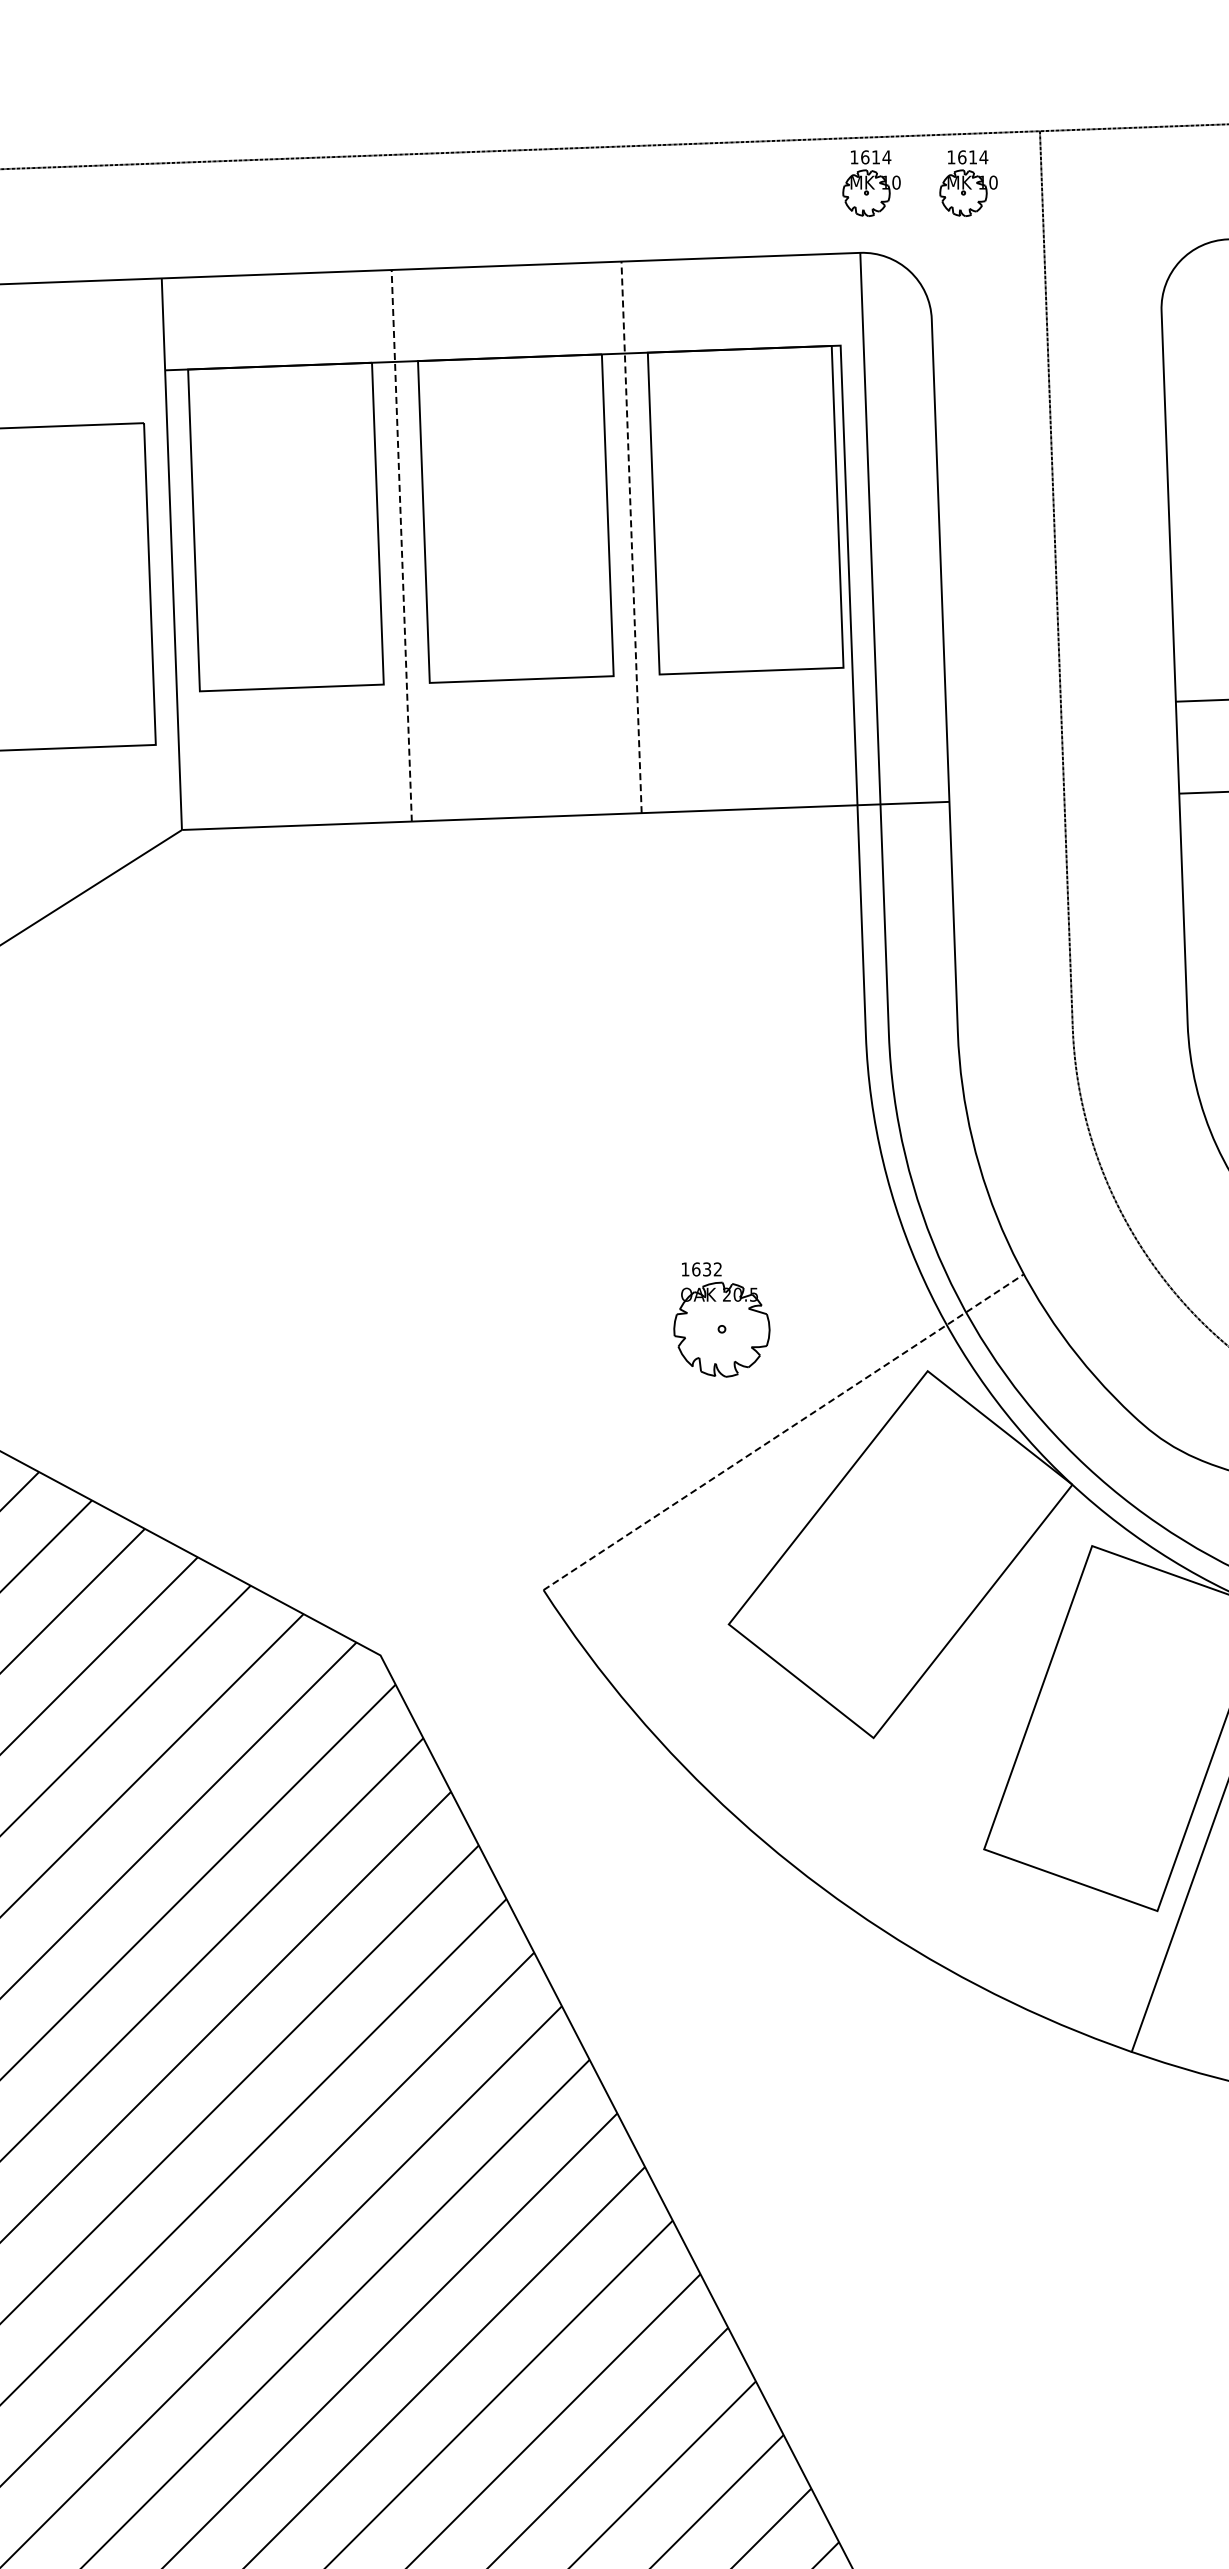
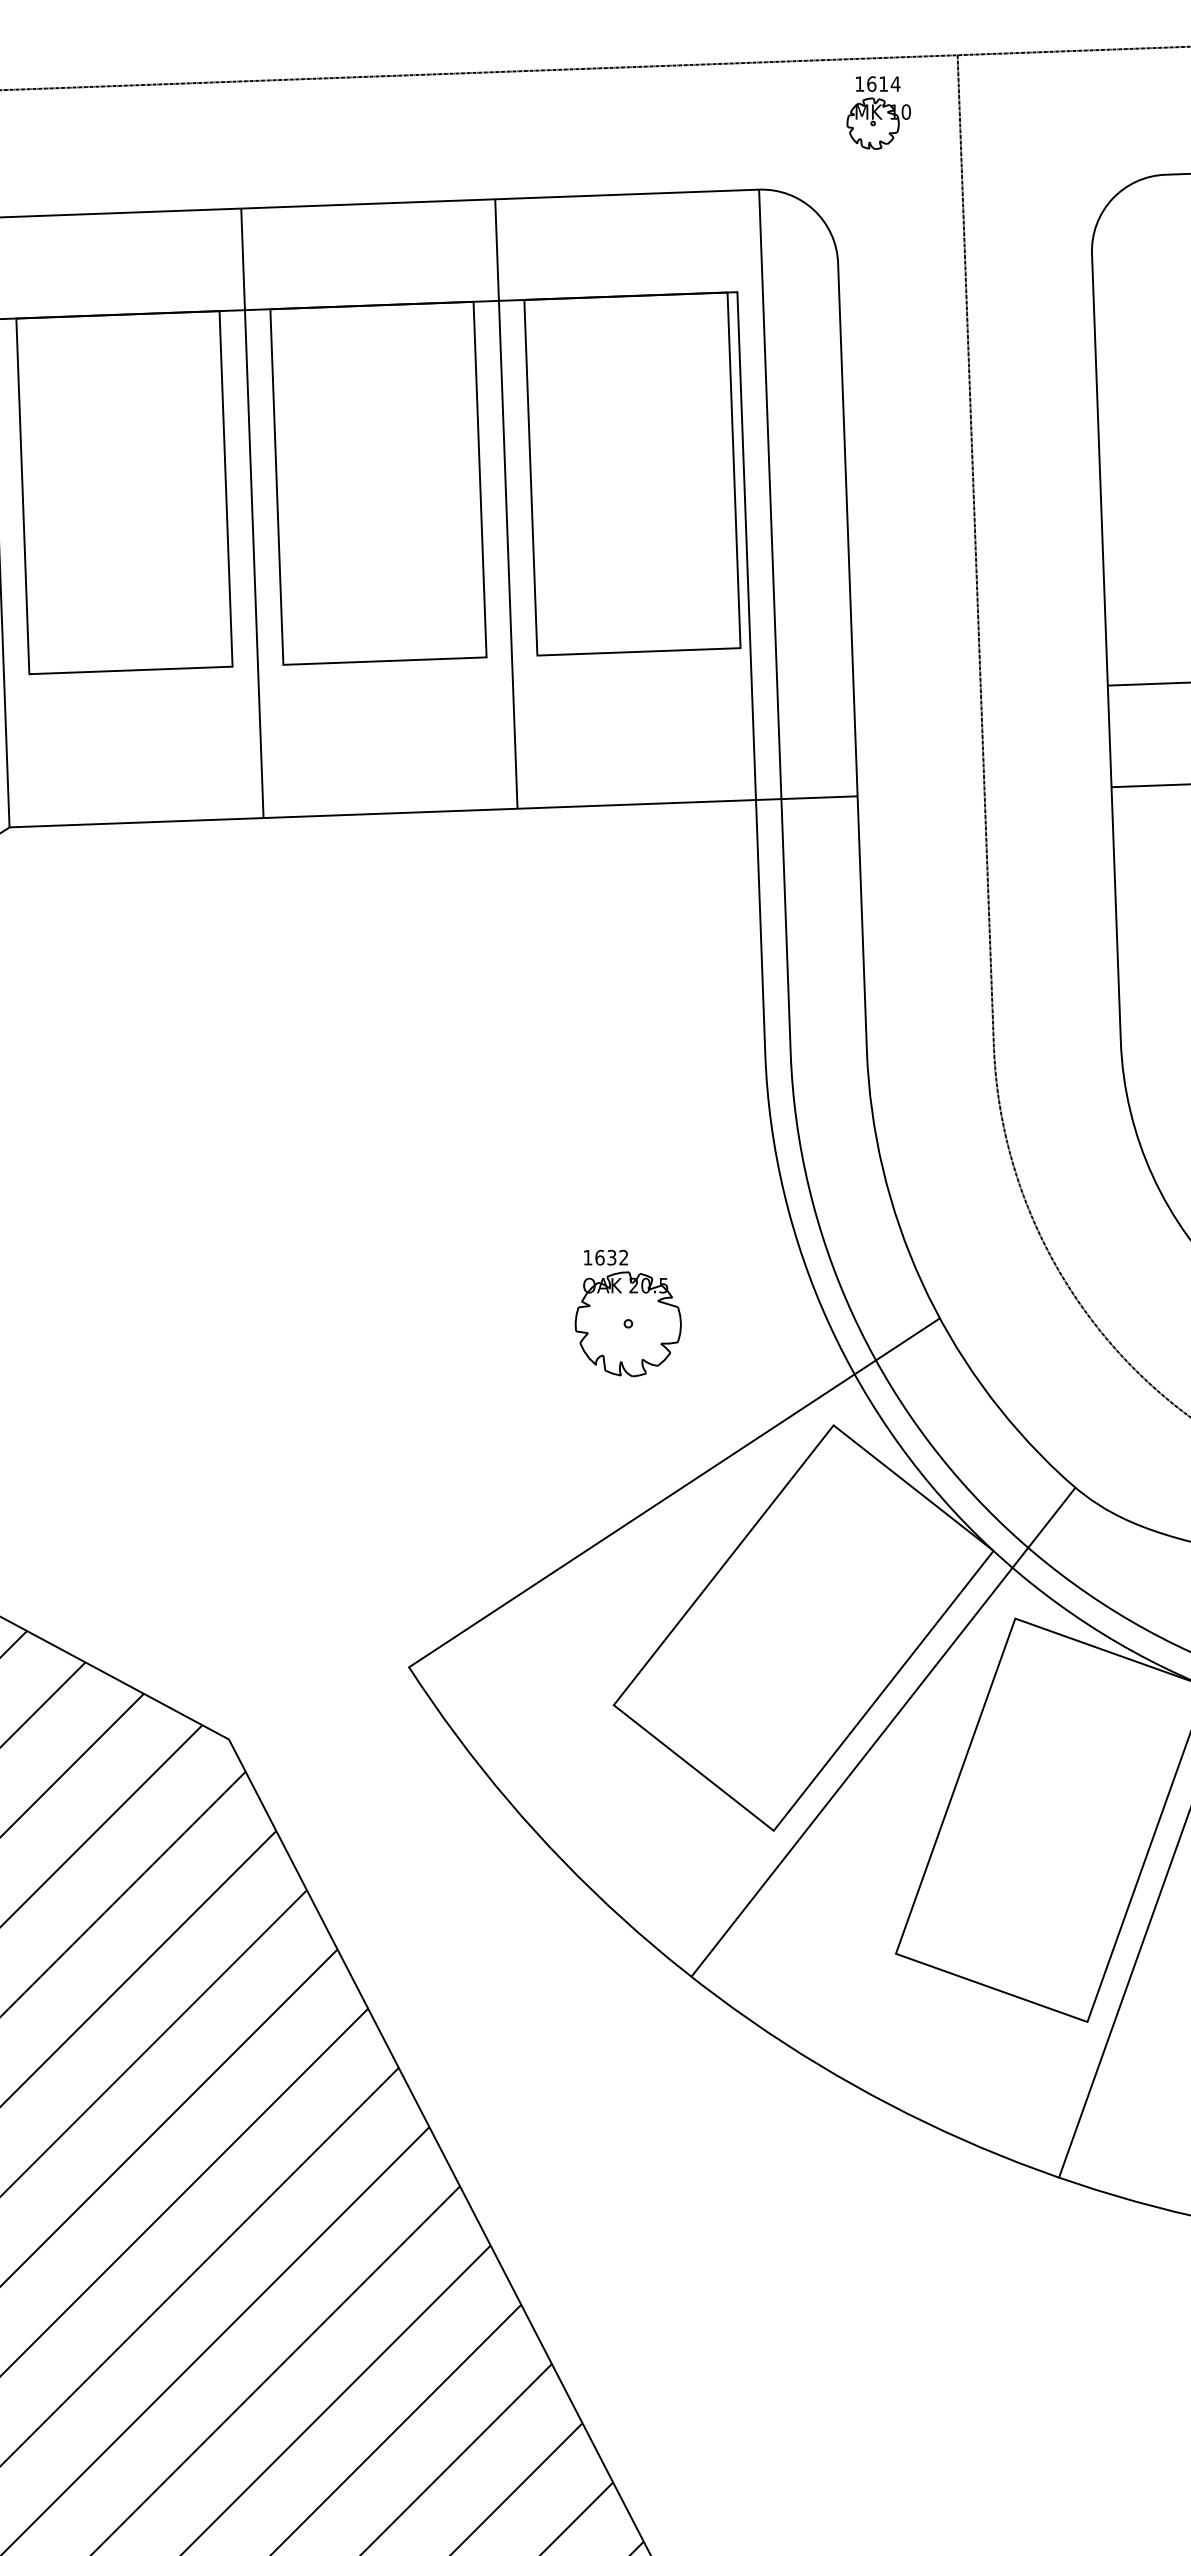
part: (871, 183) -> (771, 112), removed
line: (631, 537) -> (506, 504), dashed -> solid
line: (401, 545) -> (252, 513), dashed -> solid
part: (721, 1319) -> (627, 1313), moved
line: (784, 1431) -> (675, 1492), dashed -> solid
line: (972, 1648) -> (883, 1731), added

